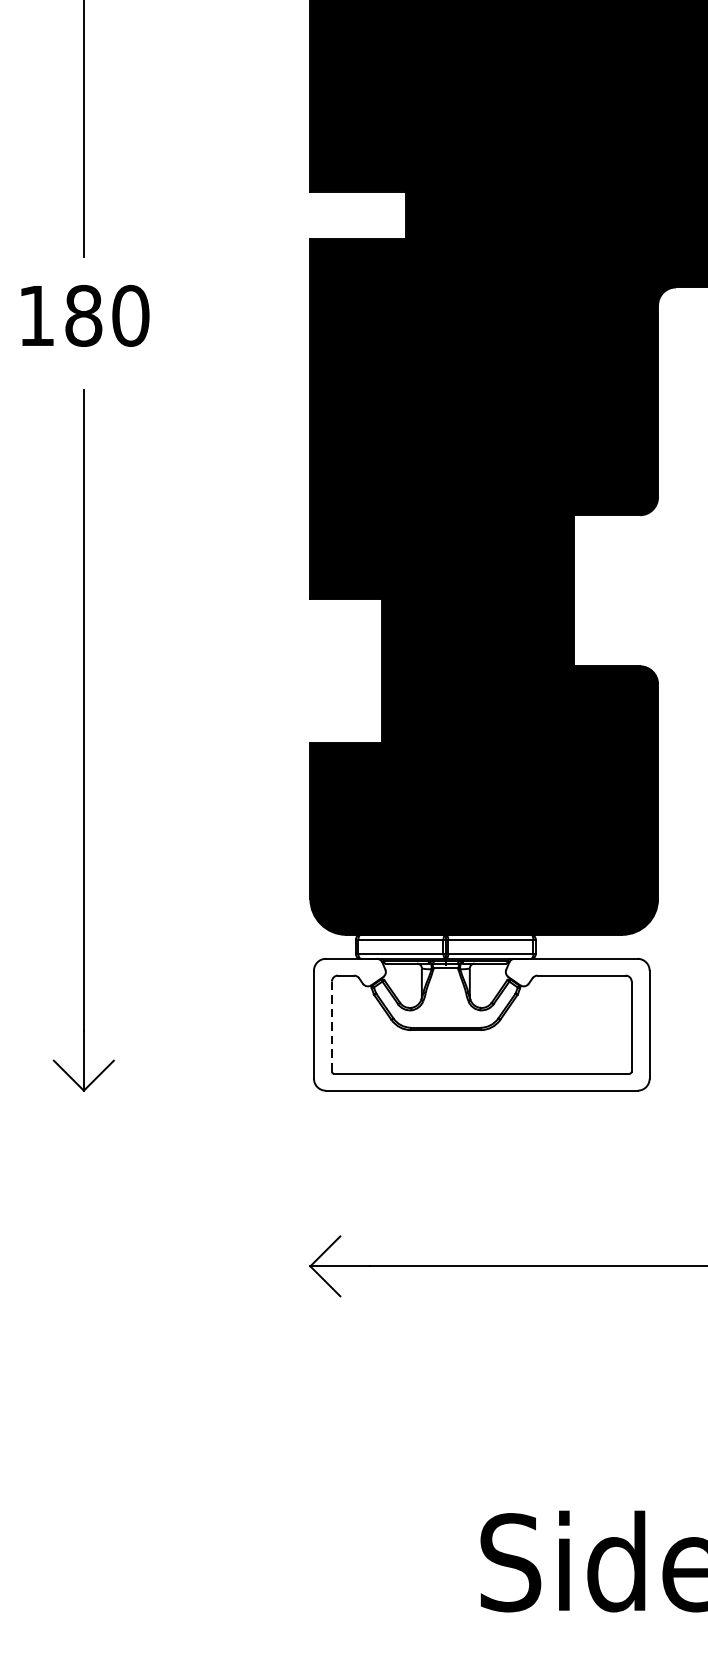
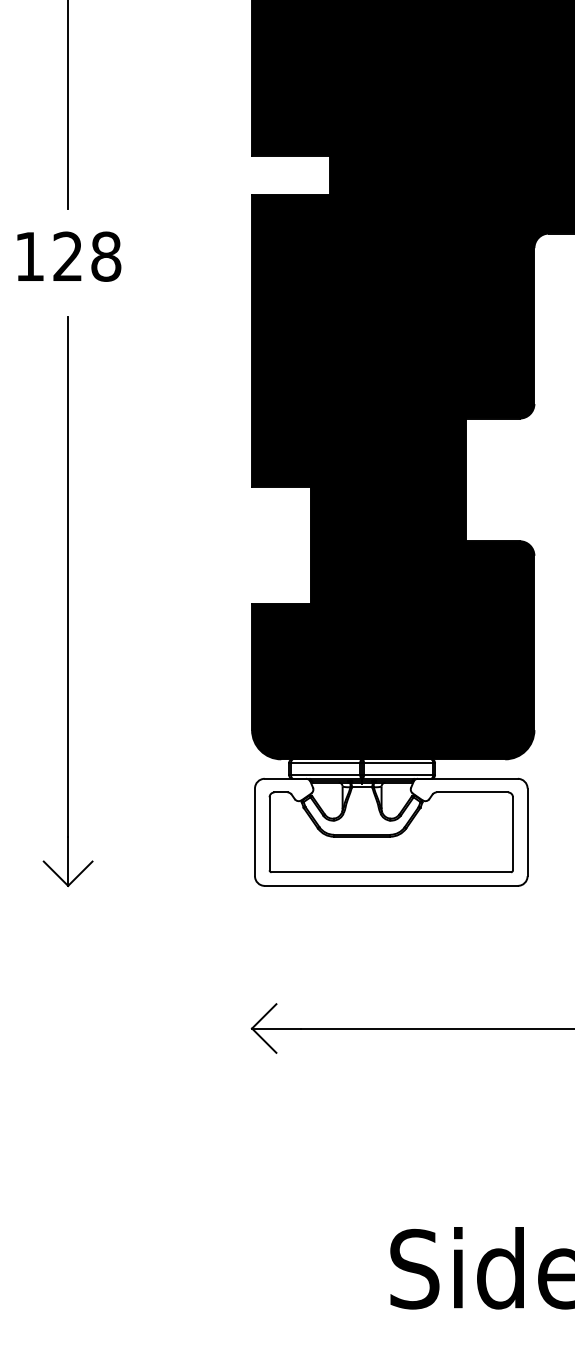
text: (107, 315) -> (87, 256), 180 -> 128
line: (331, 1026) -> (269, 833), dashed -> solid

